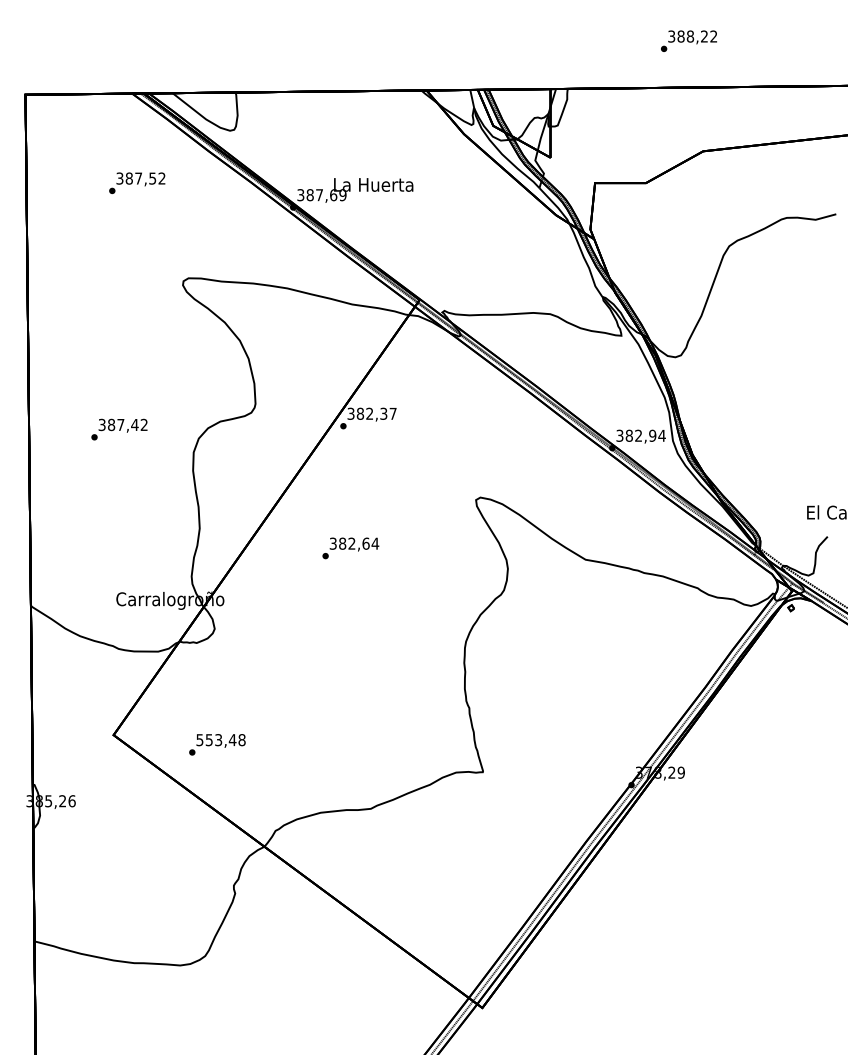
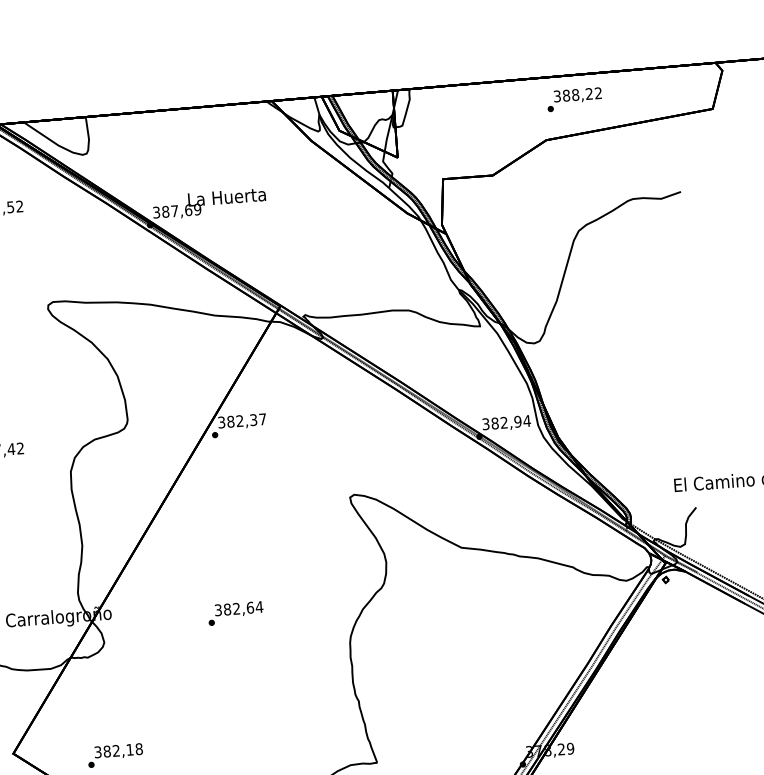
text: (688, 40) -> (574, 99), moved
text: (350, 548) -> (235, 613), moved
text: (216, 740) -> (114, 751), 553,48 -> 382,18

